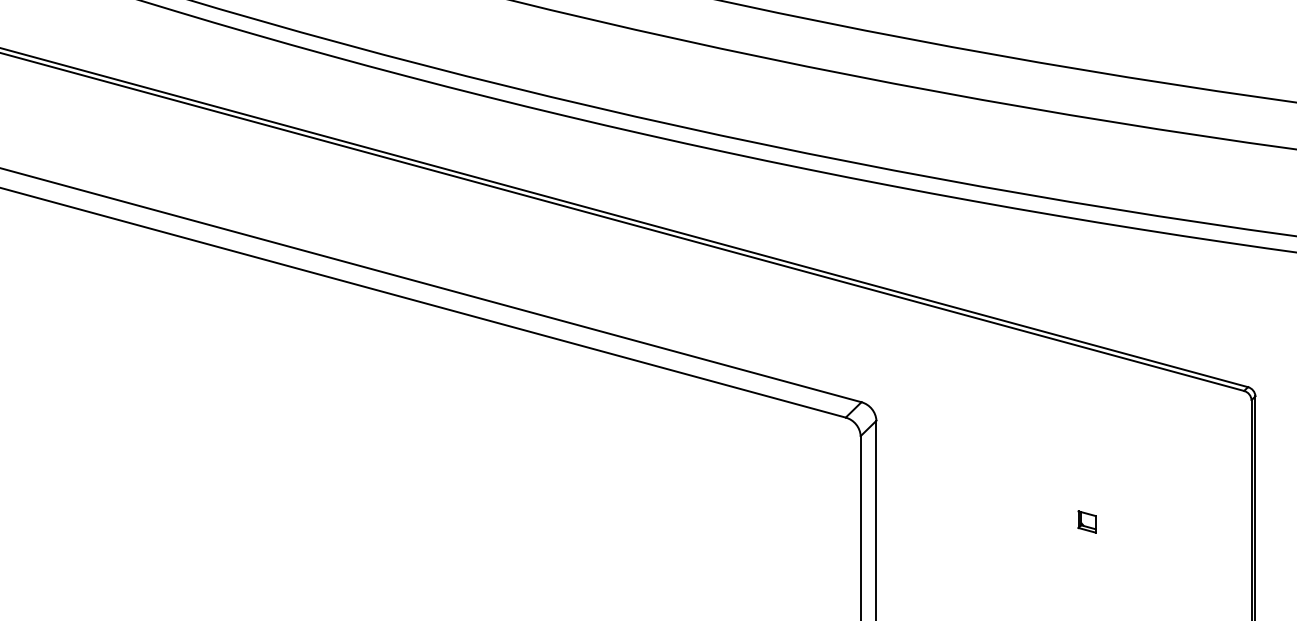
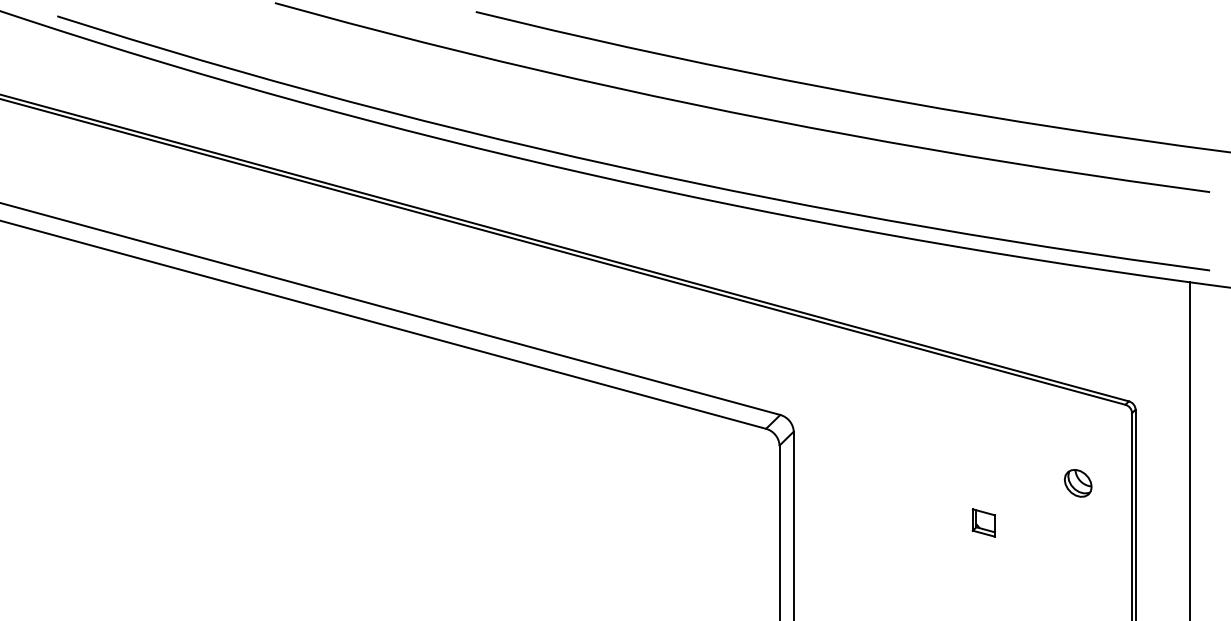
part: (1191, 478) -> (1077, 483), added
part: (1086, 521) -> (983, 522), size x1.43

